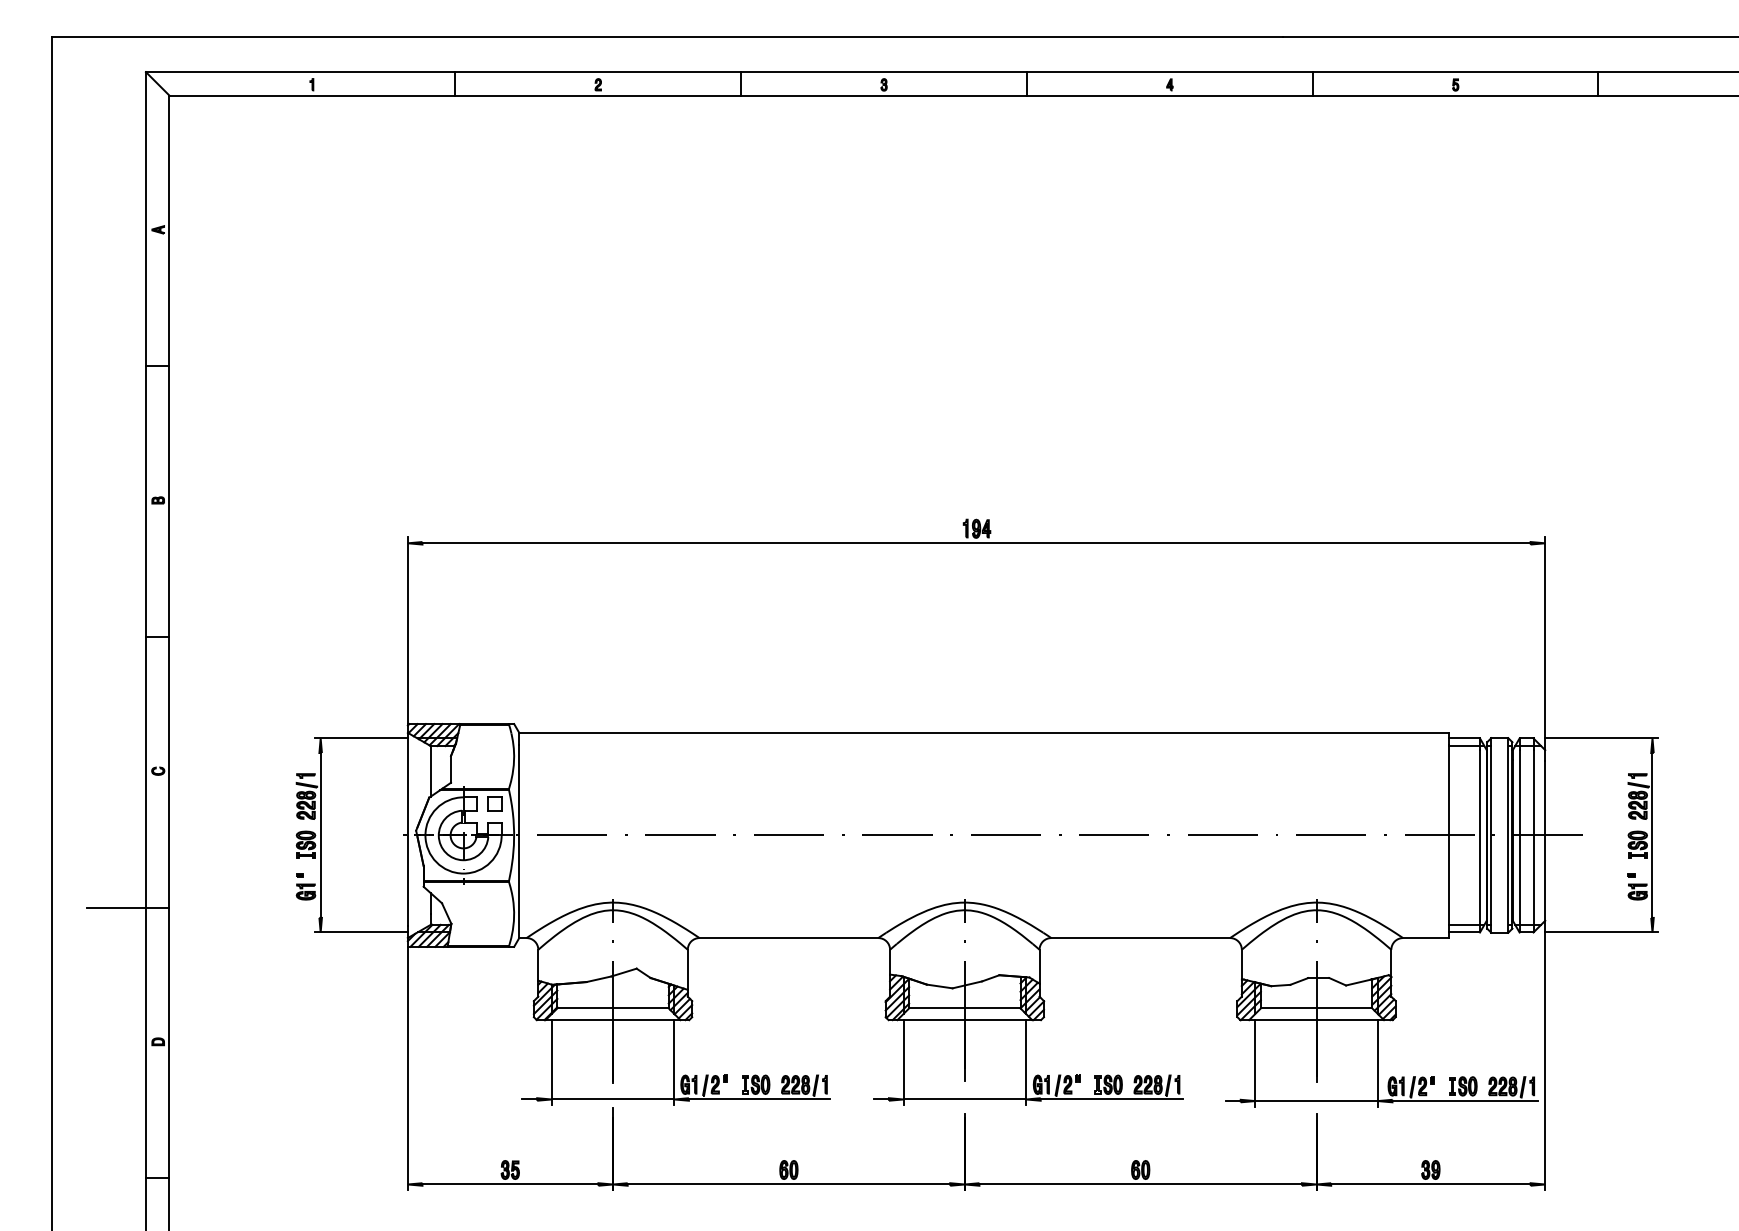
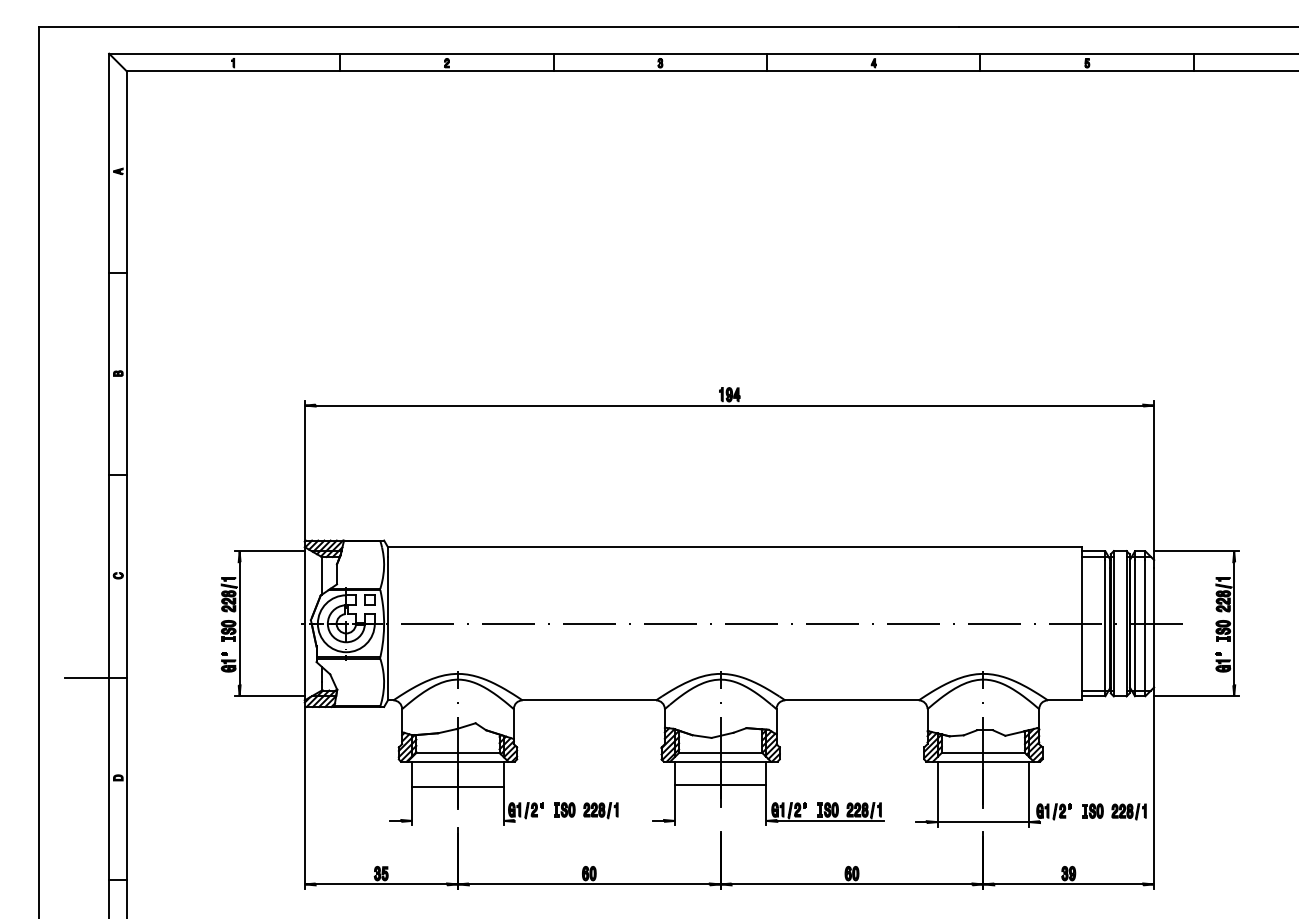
line: (612, 1099) -> (457, 787), moved
line: (759, 1099) -> (567, 820), removed
line: (964, 1099) -> (720, 785), moved
line: (1464, 1101) -> (1093, 822), removed

